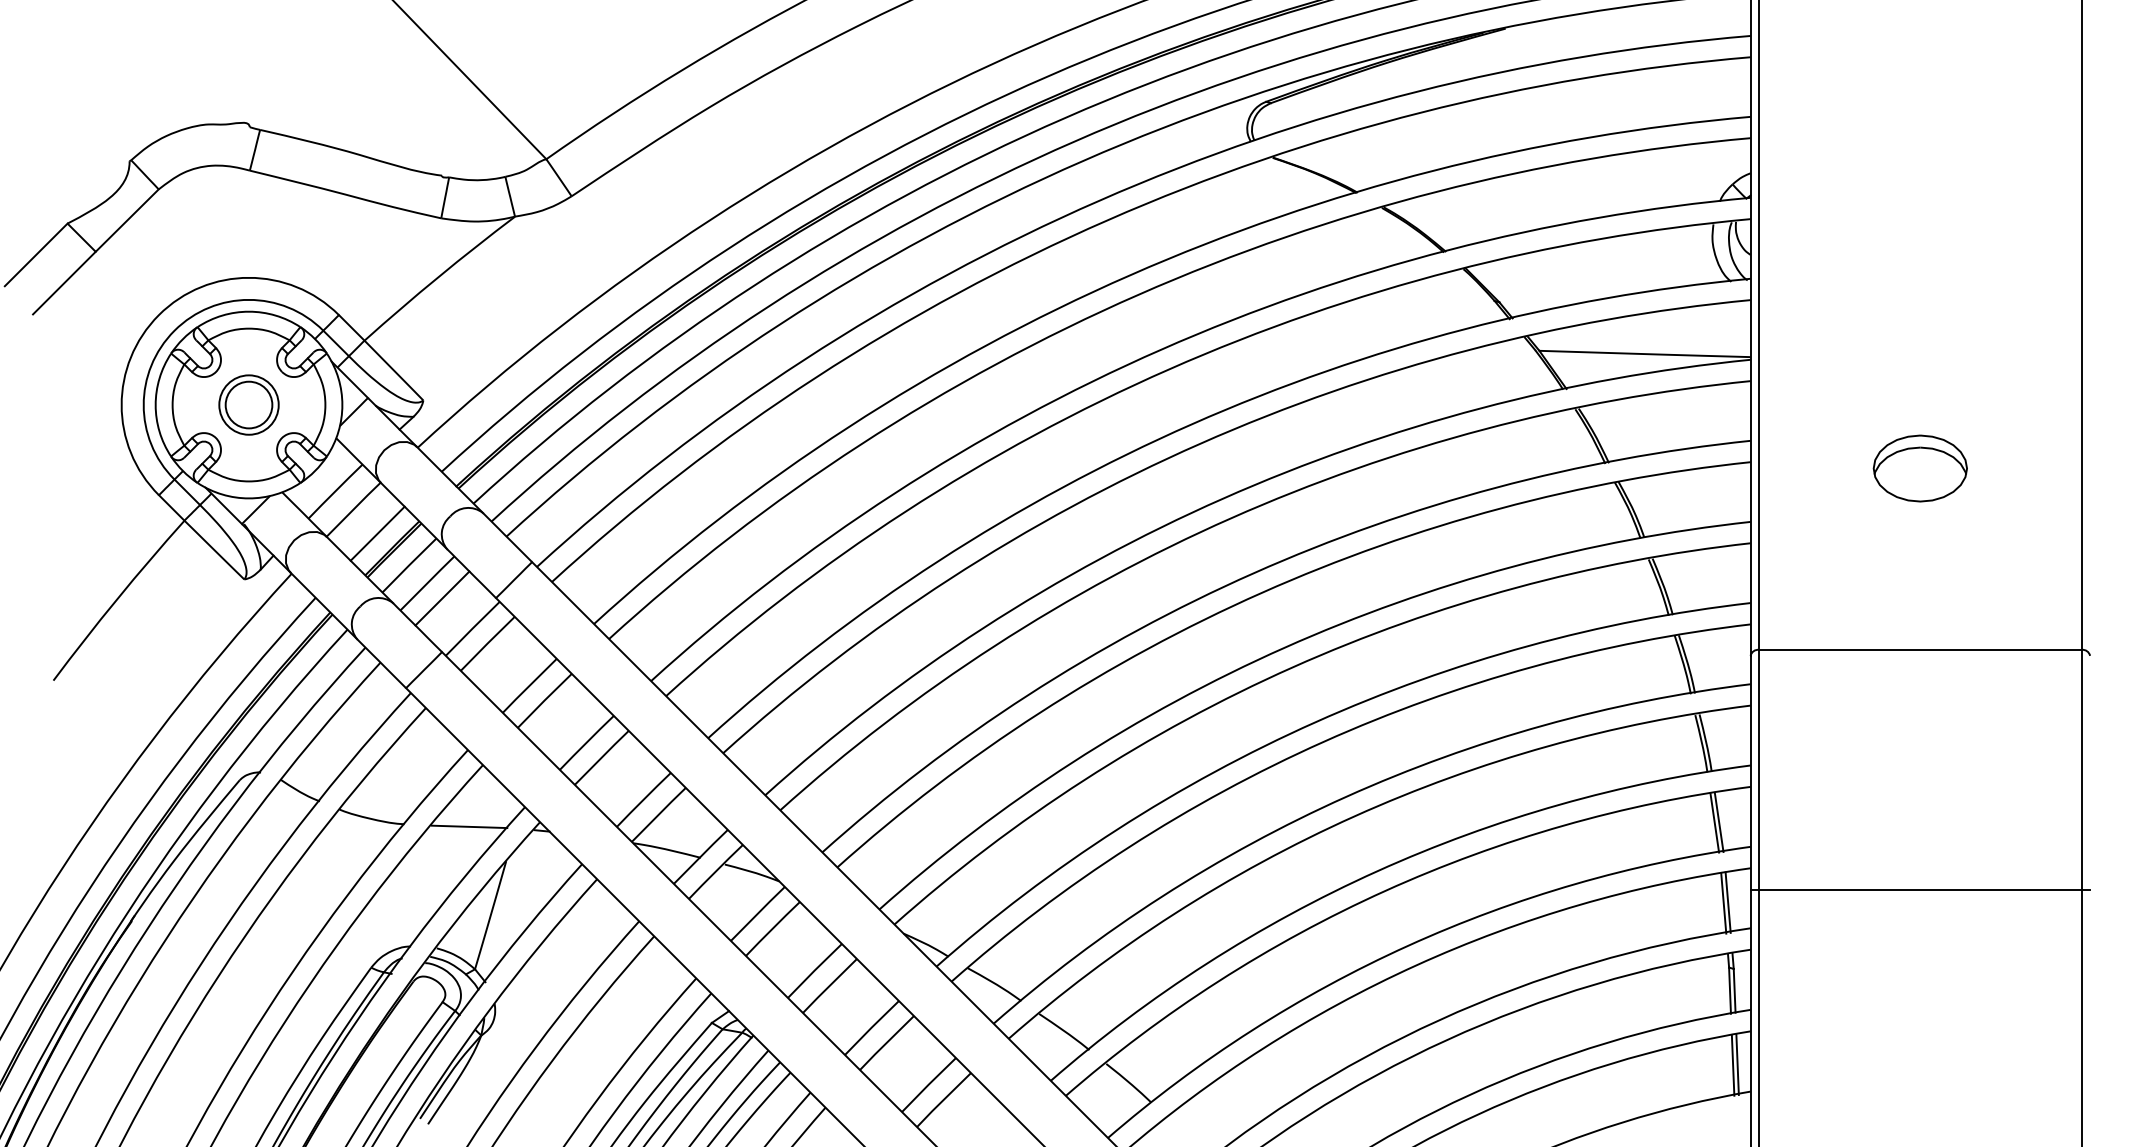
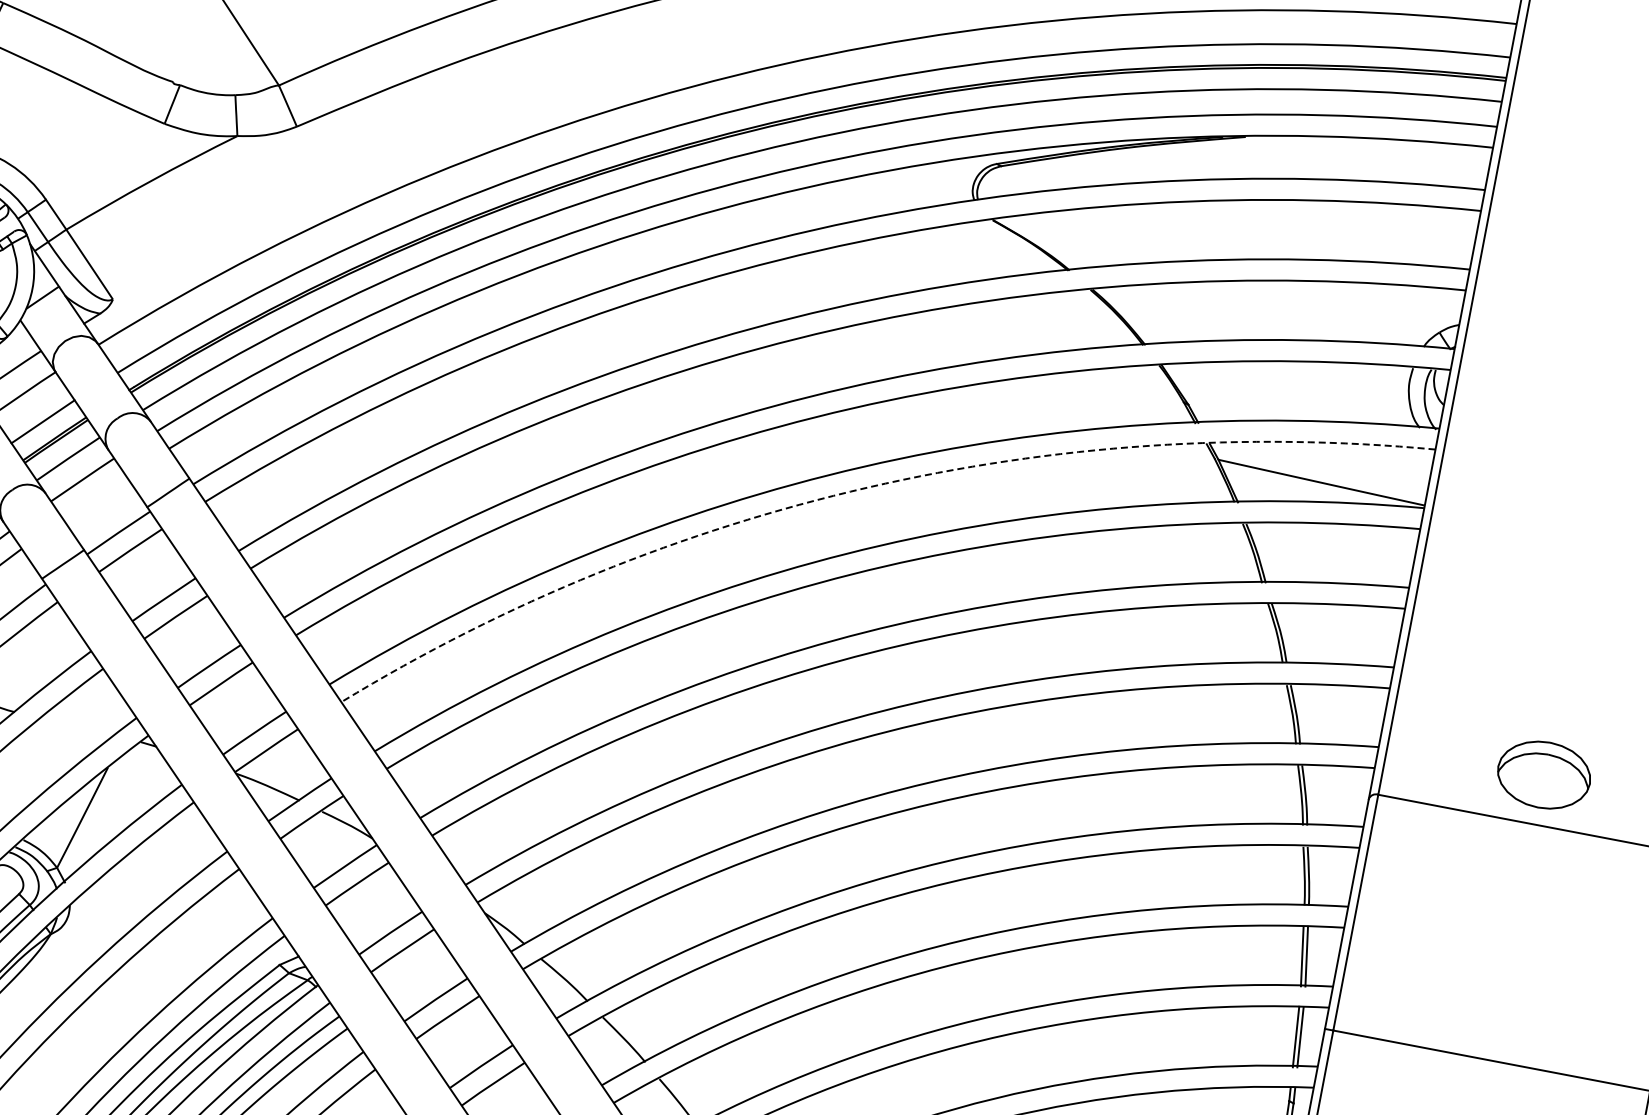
arc: (1200, 443) -> (868, 487), solid -> dashed
part: (1919, 468) -> (1543, 774), moved
line: (442, 598) -> (94, 497), removed
line: (469, 826) -> (78, 726), removed

